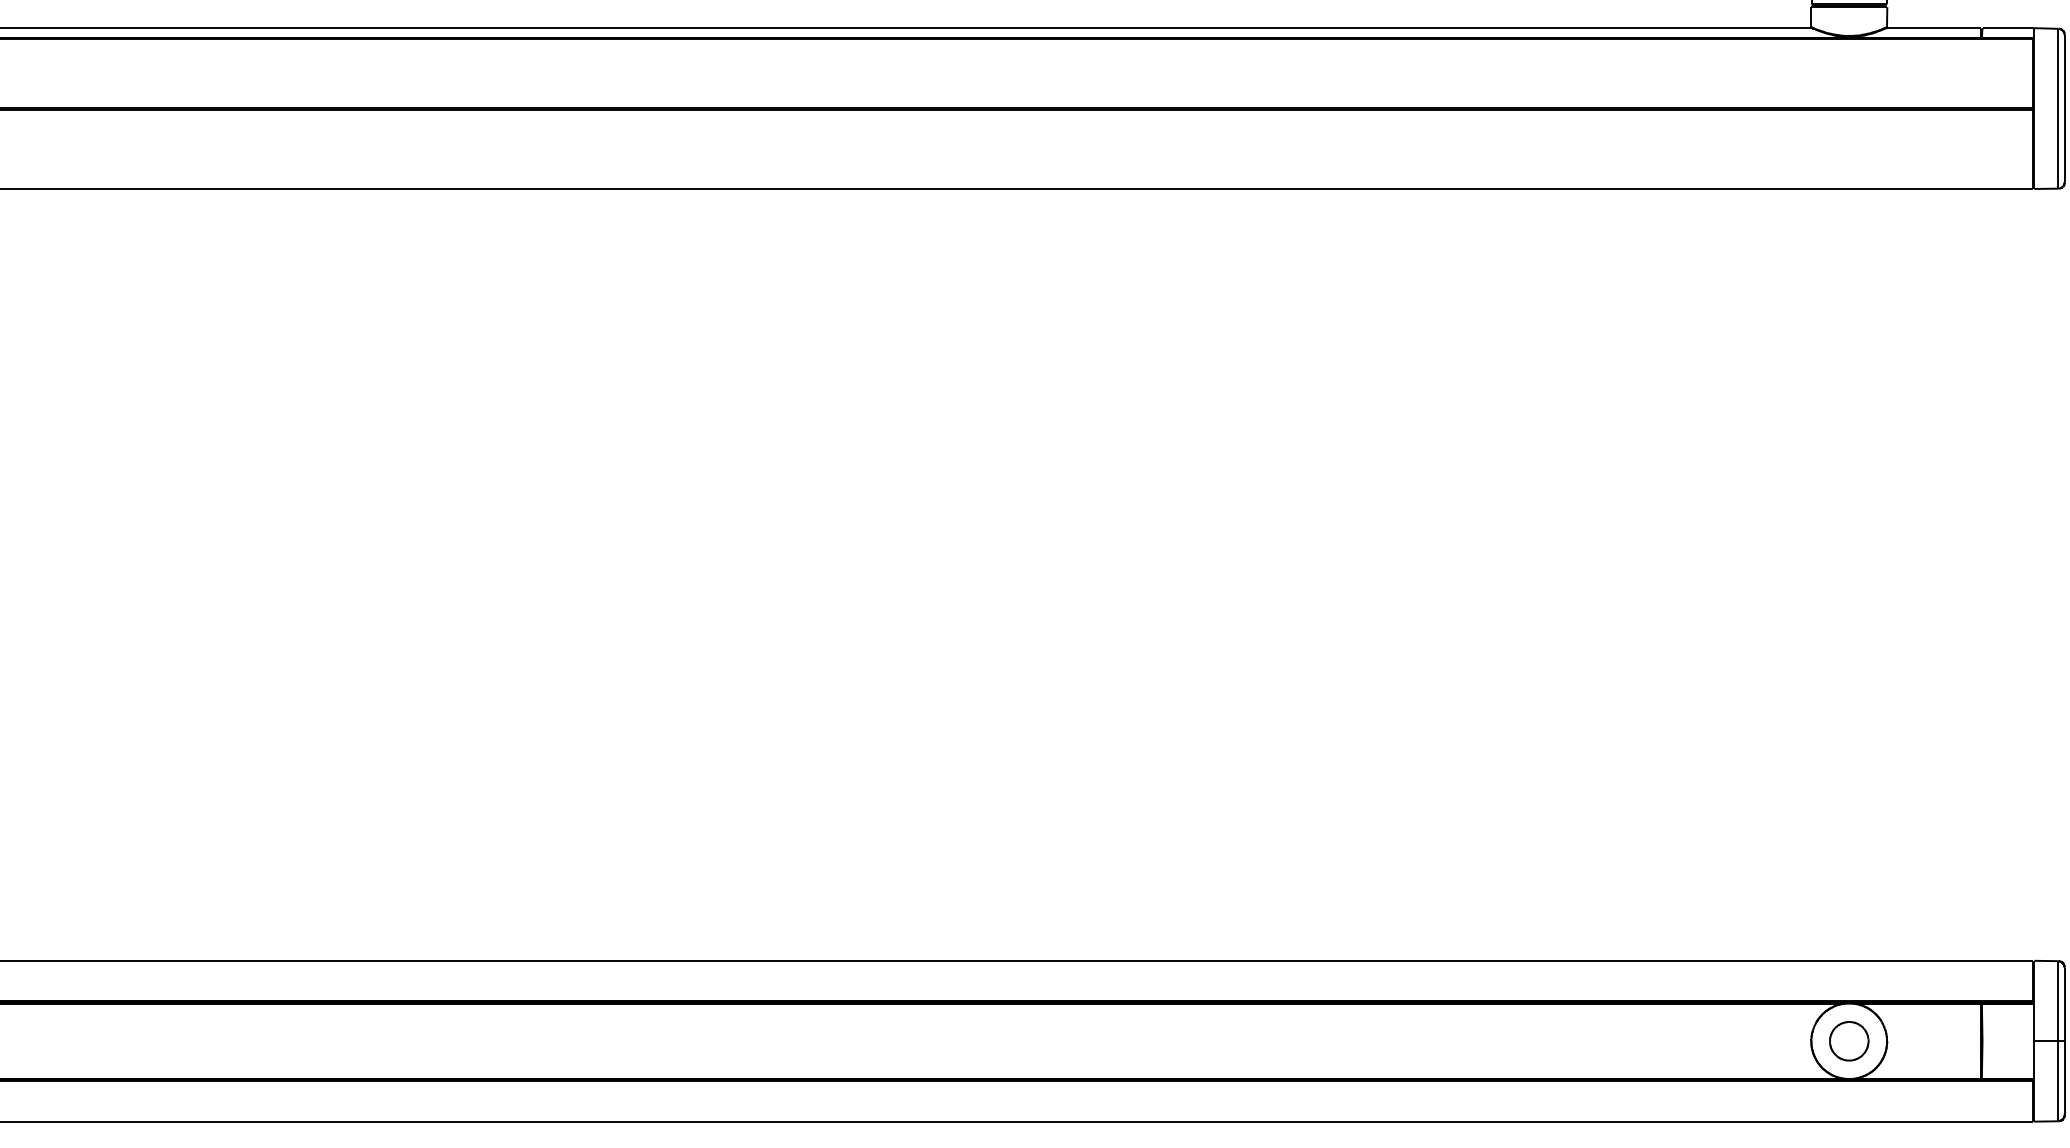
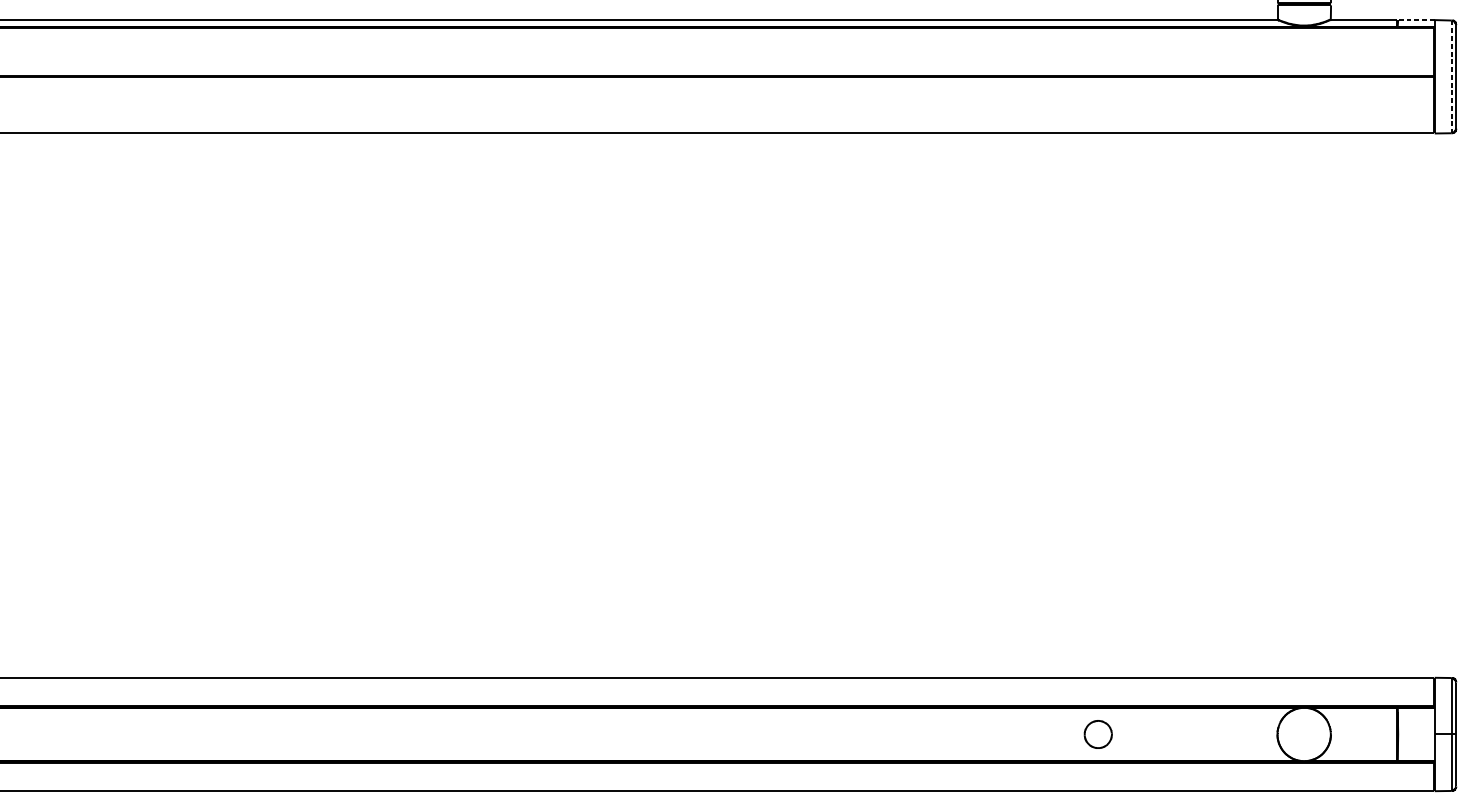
line: (2008, 28) -> (1416, 20), solid -> dashed
line: (2058, 108) -> (1451, 76), solid -> dashed
part: (1849, 1041) -> (1098, 734), moved

